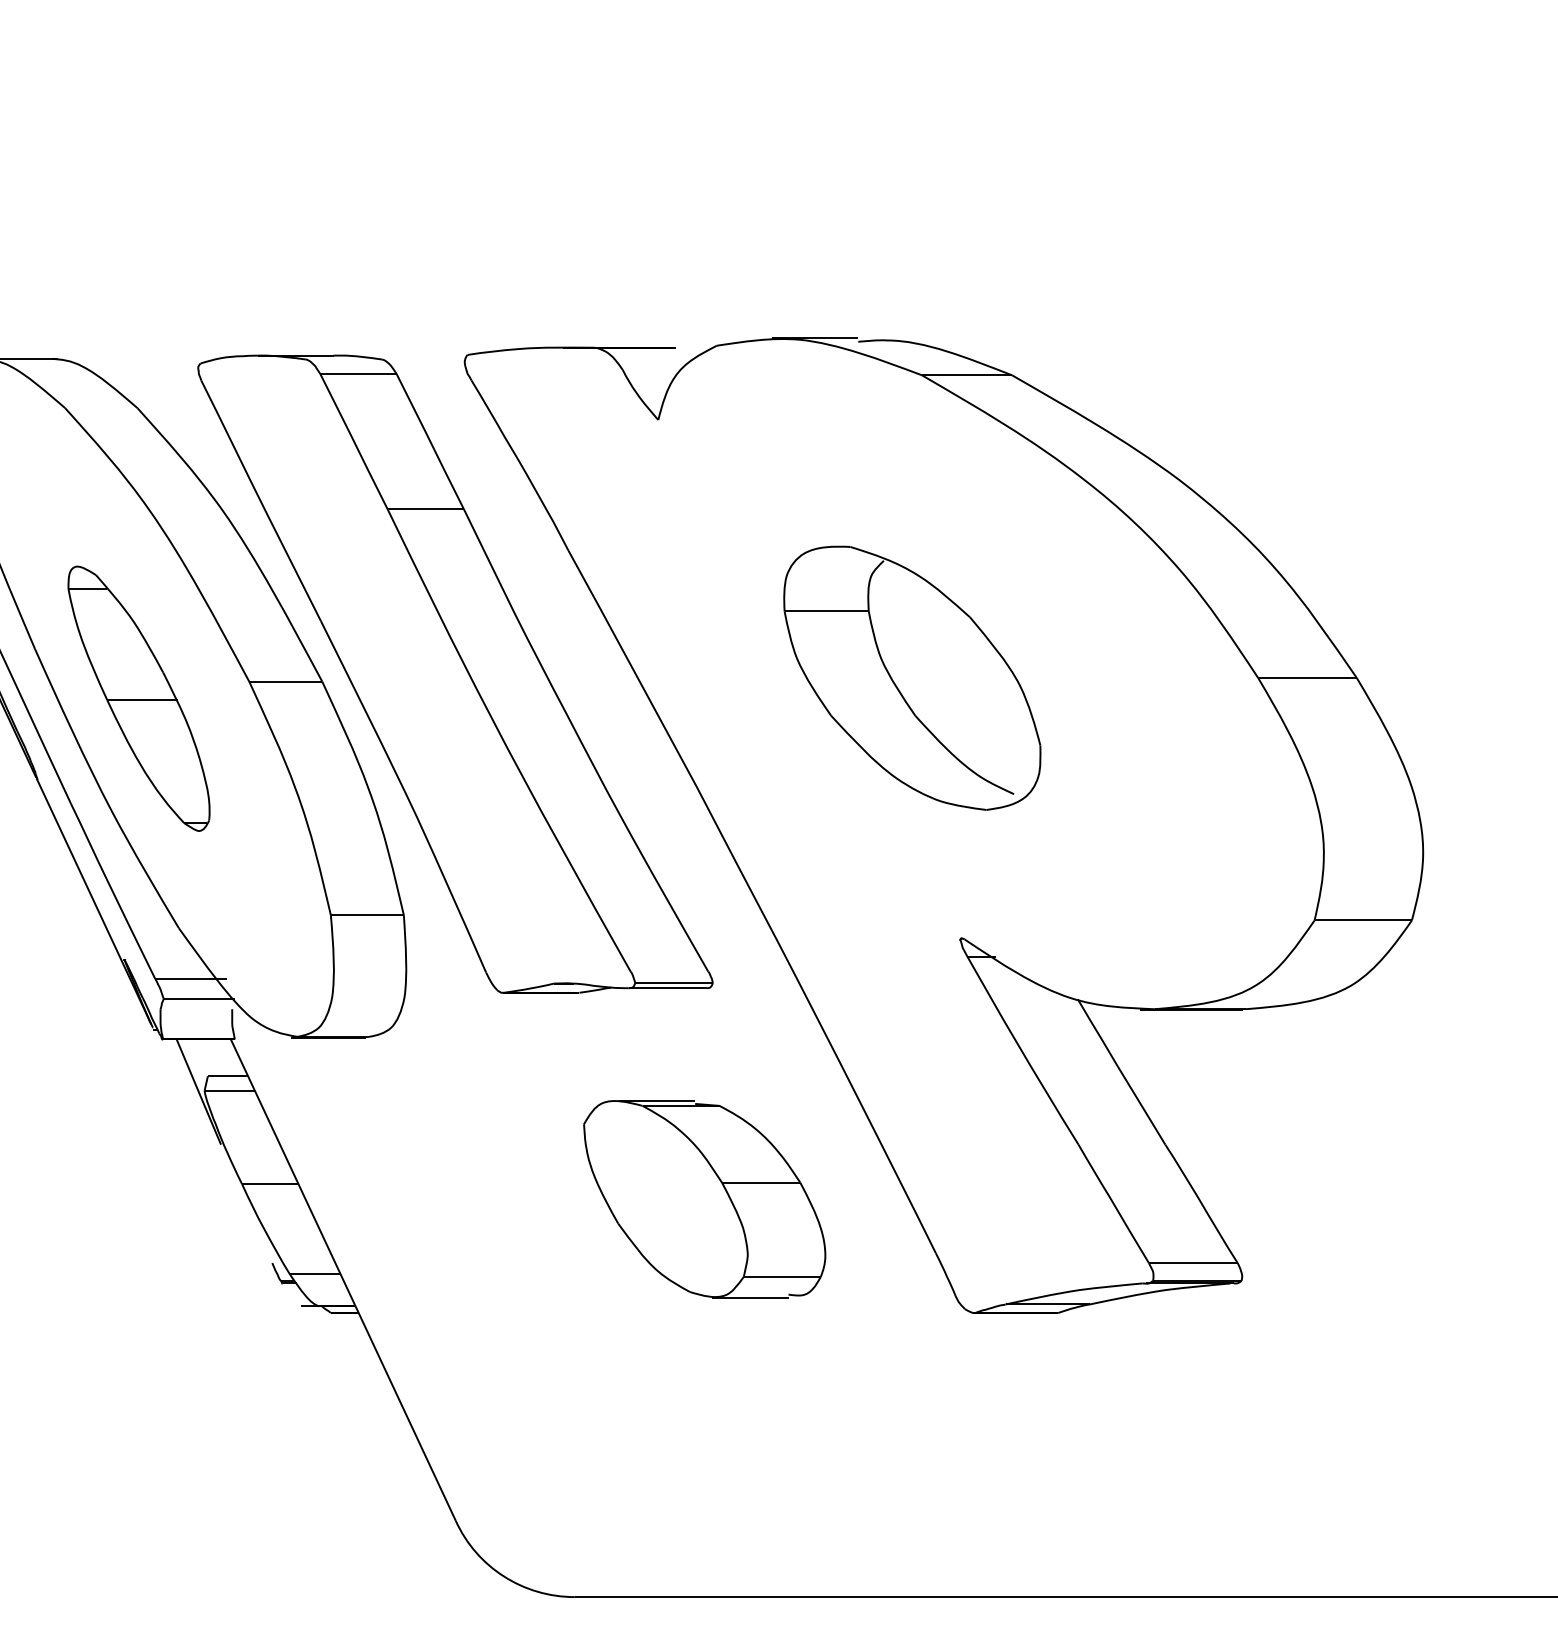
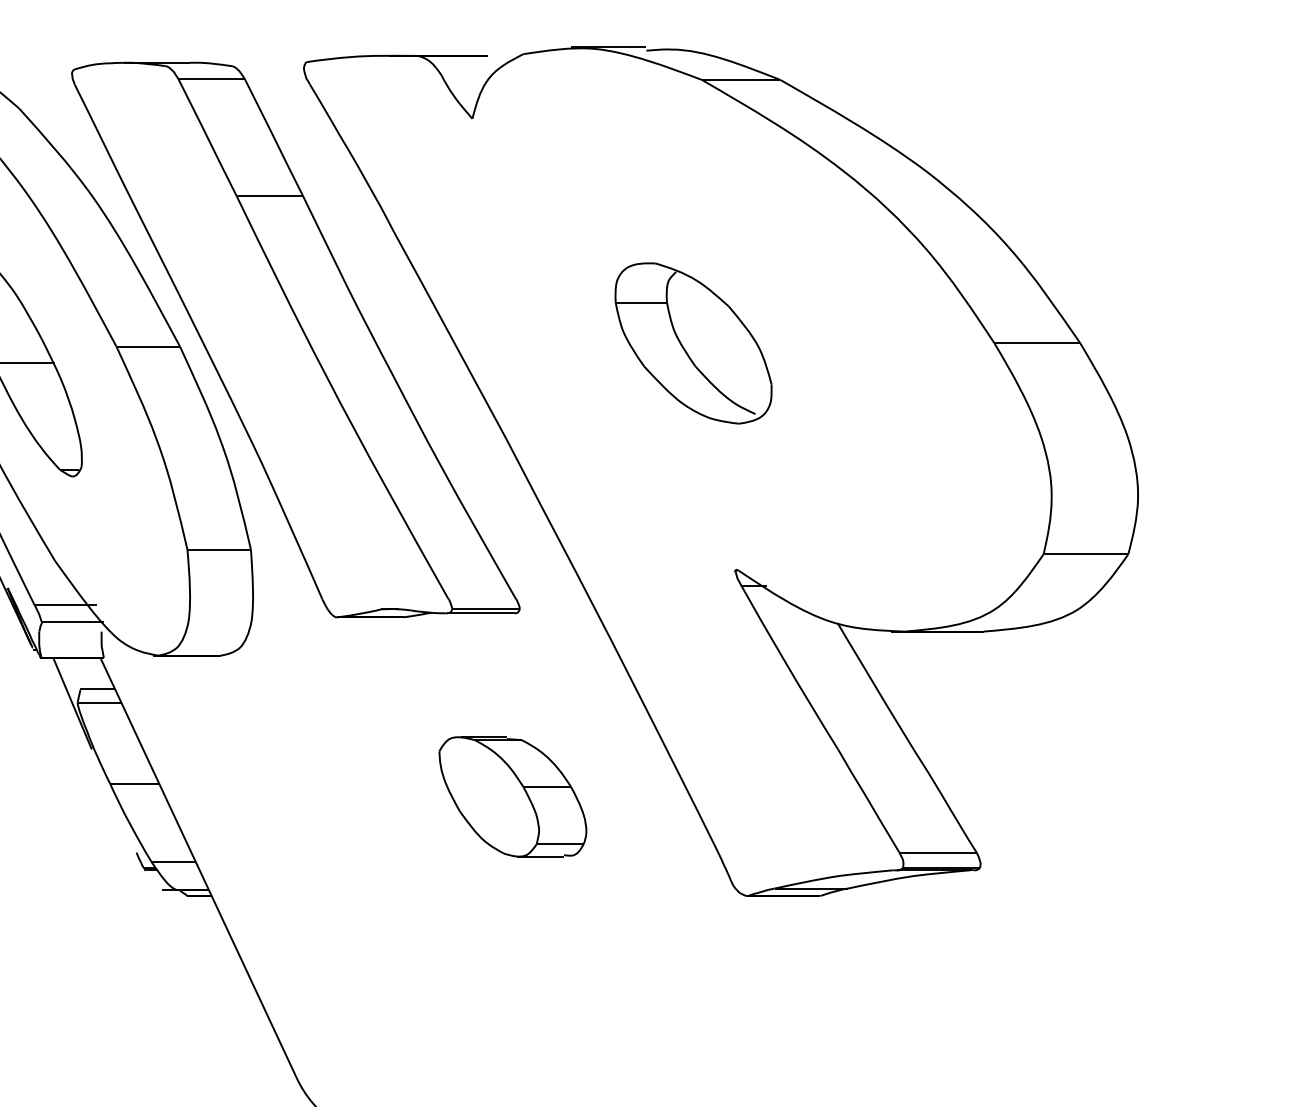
part: (912, 677) -> (693, 342), size x0.7
part: (704, 1199) -> (512, 797), size x0.7

